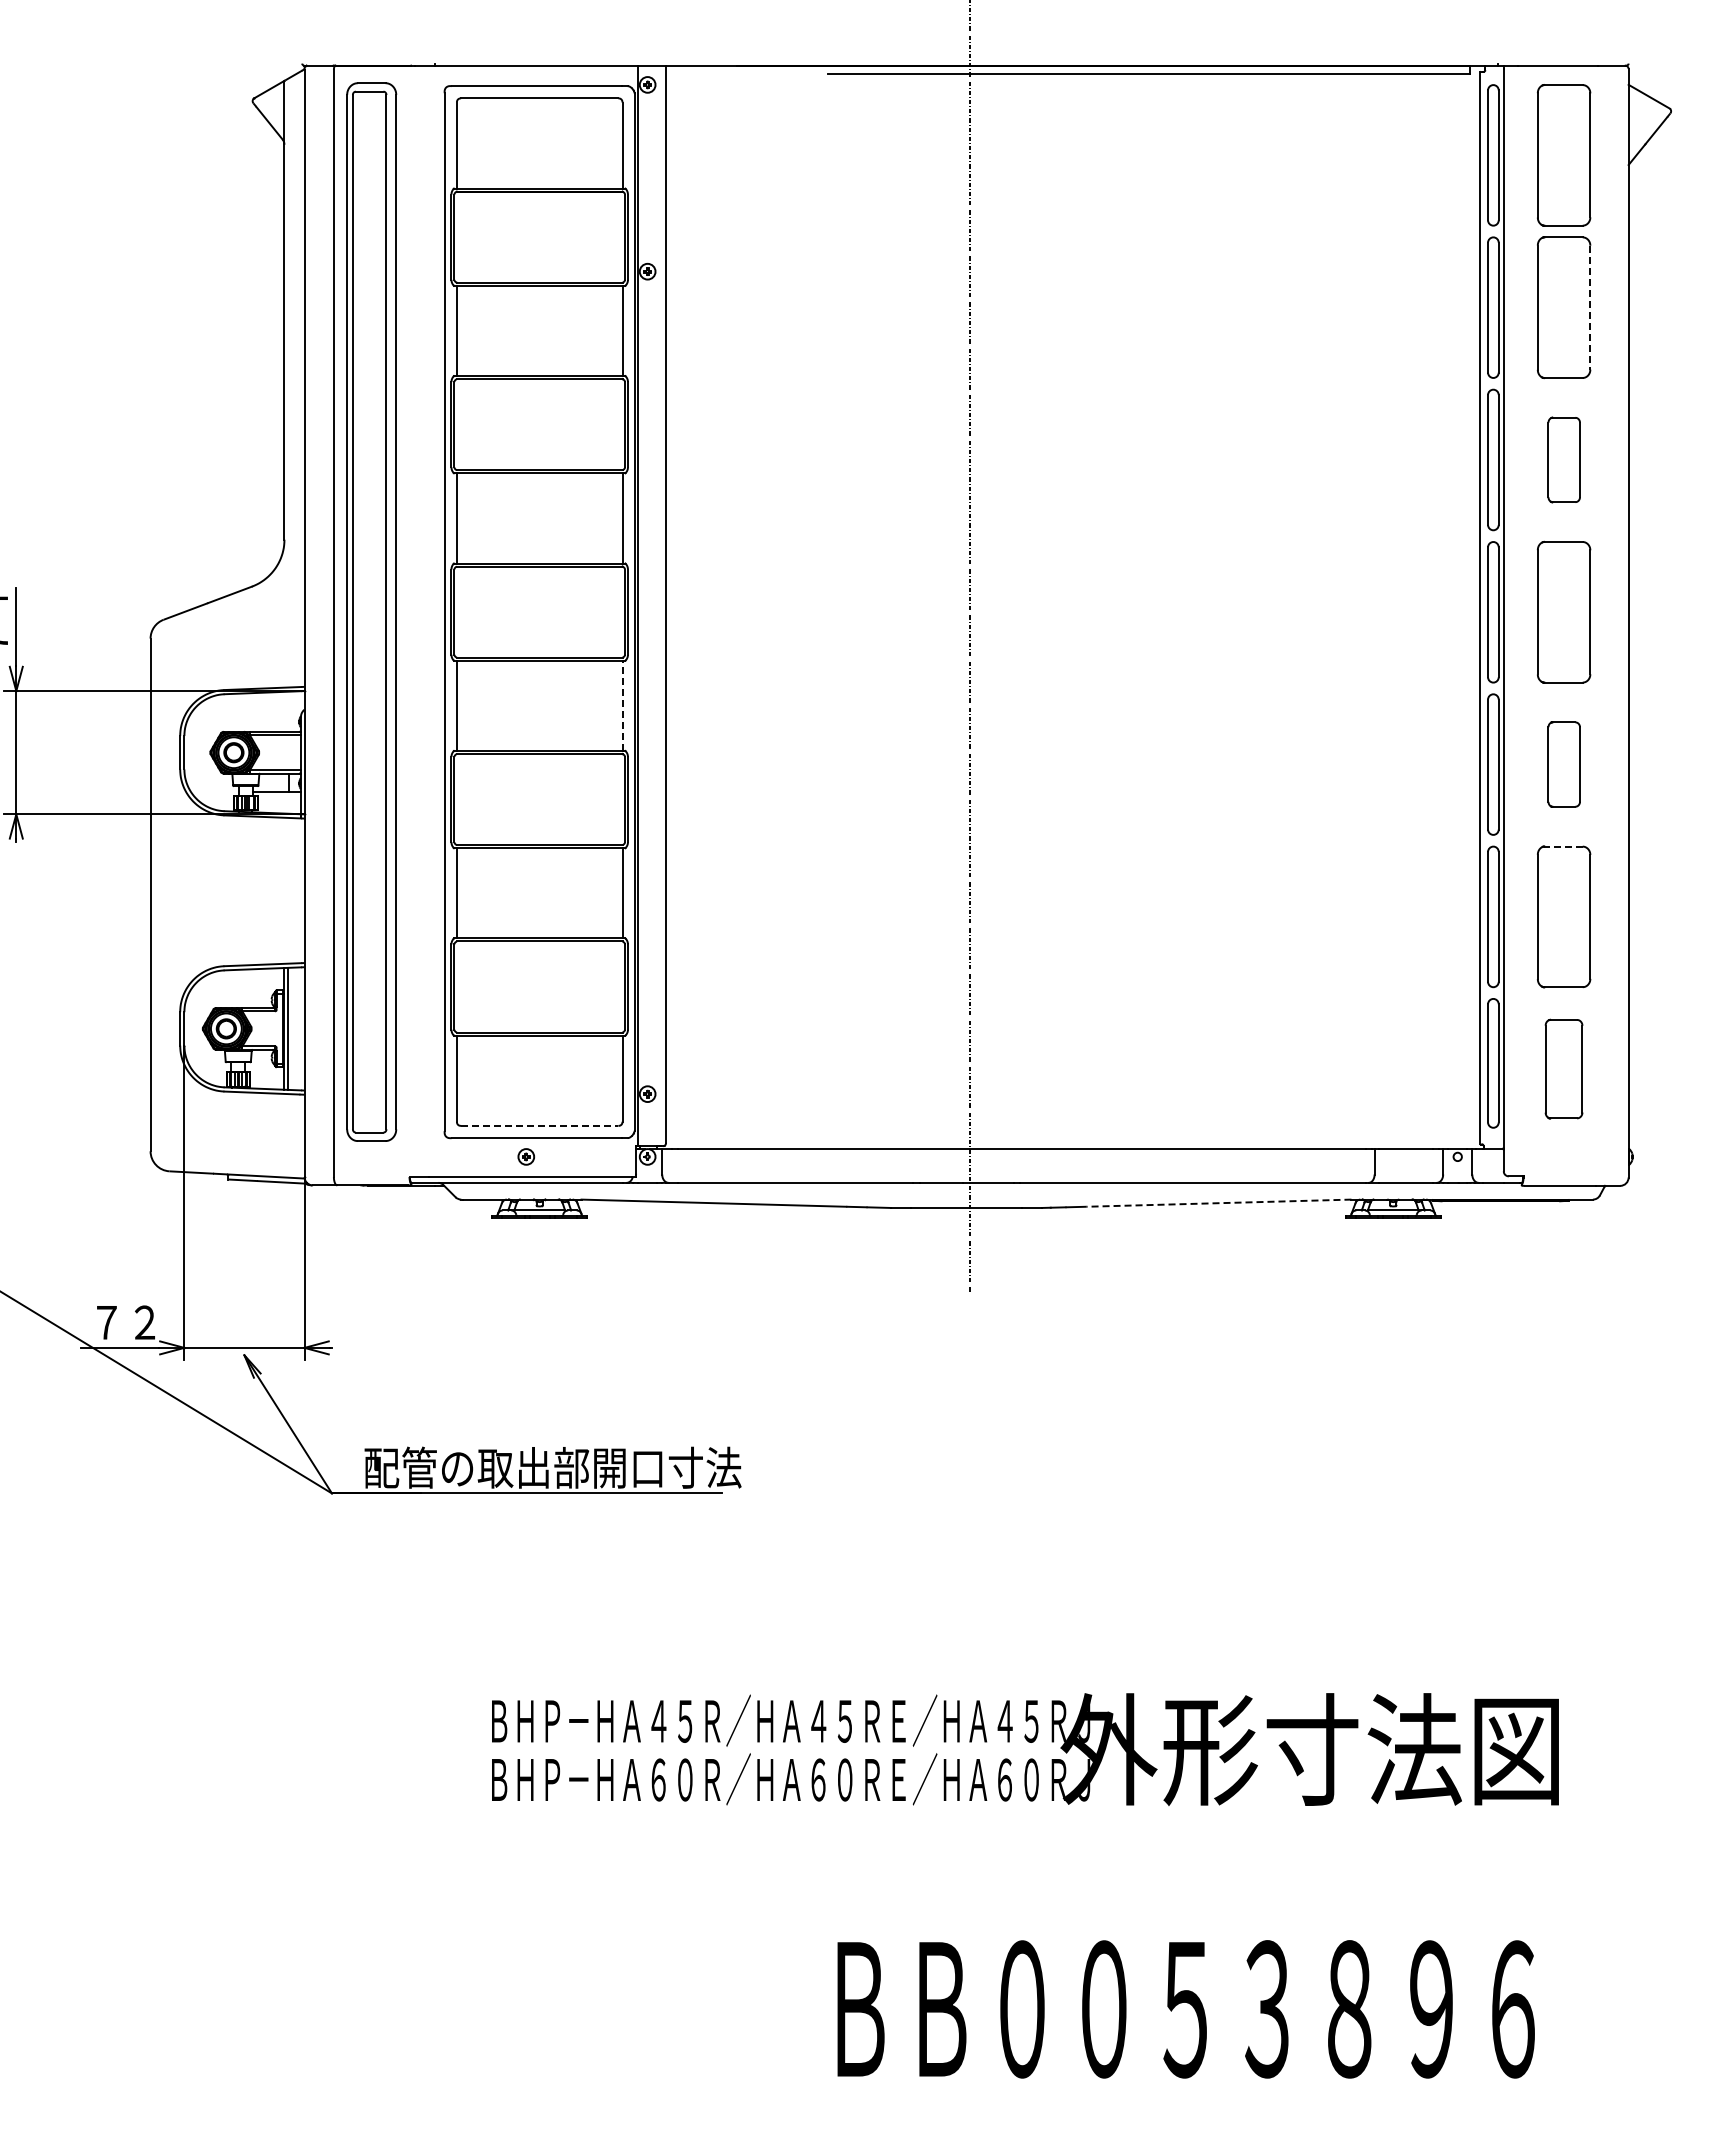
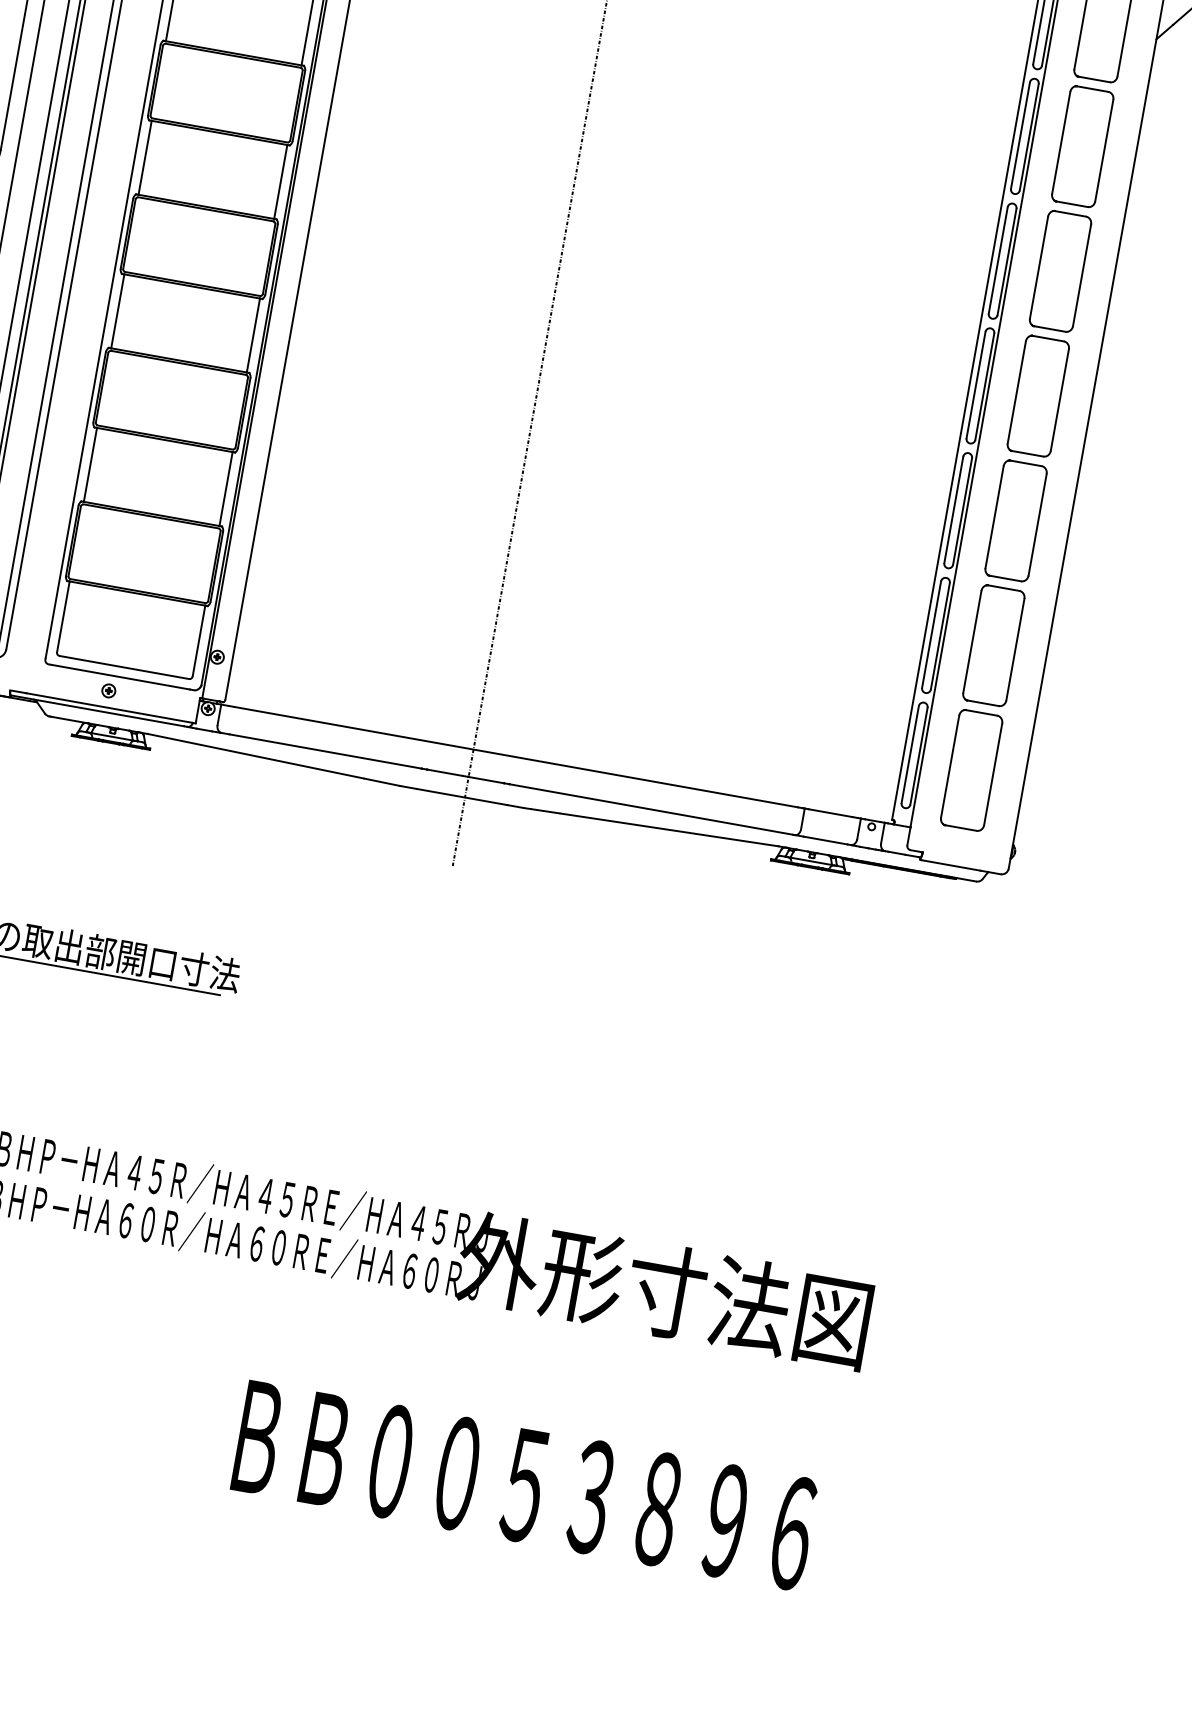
line: (1590, 307) -> (1104, 150), dashed -> solid
part: (1564, 459) -> (1060, 271), size x1.67
line: (622, 705) -> (253, 335), dashed -> solid
part: (1564, 764) -> (1016, 520), size x1.67
line: (1563, 846) -> (1003, 588), dashed -> solid
part: (1563, 1068) -> (971, 769), size x1.43
line: (539, 1125) -> (124, 667), dashed -> solid
line: (1218, 1203) -> (669, 830), dashed -> solid

